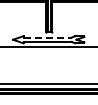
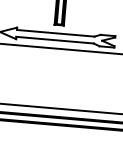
line: (48, 37) -> (57, 33), dashed -> solid

